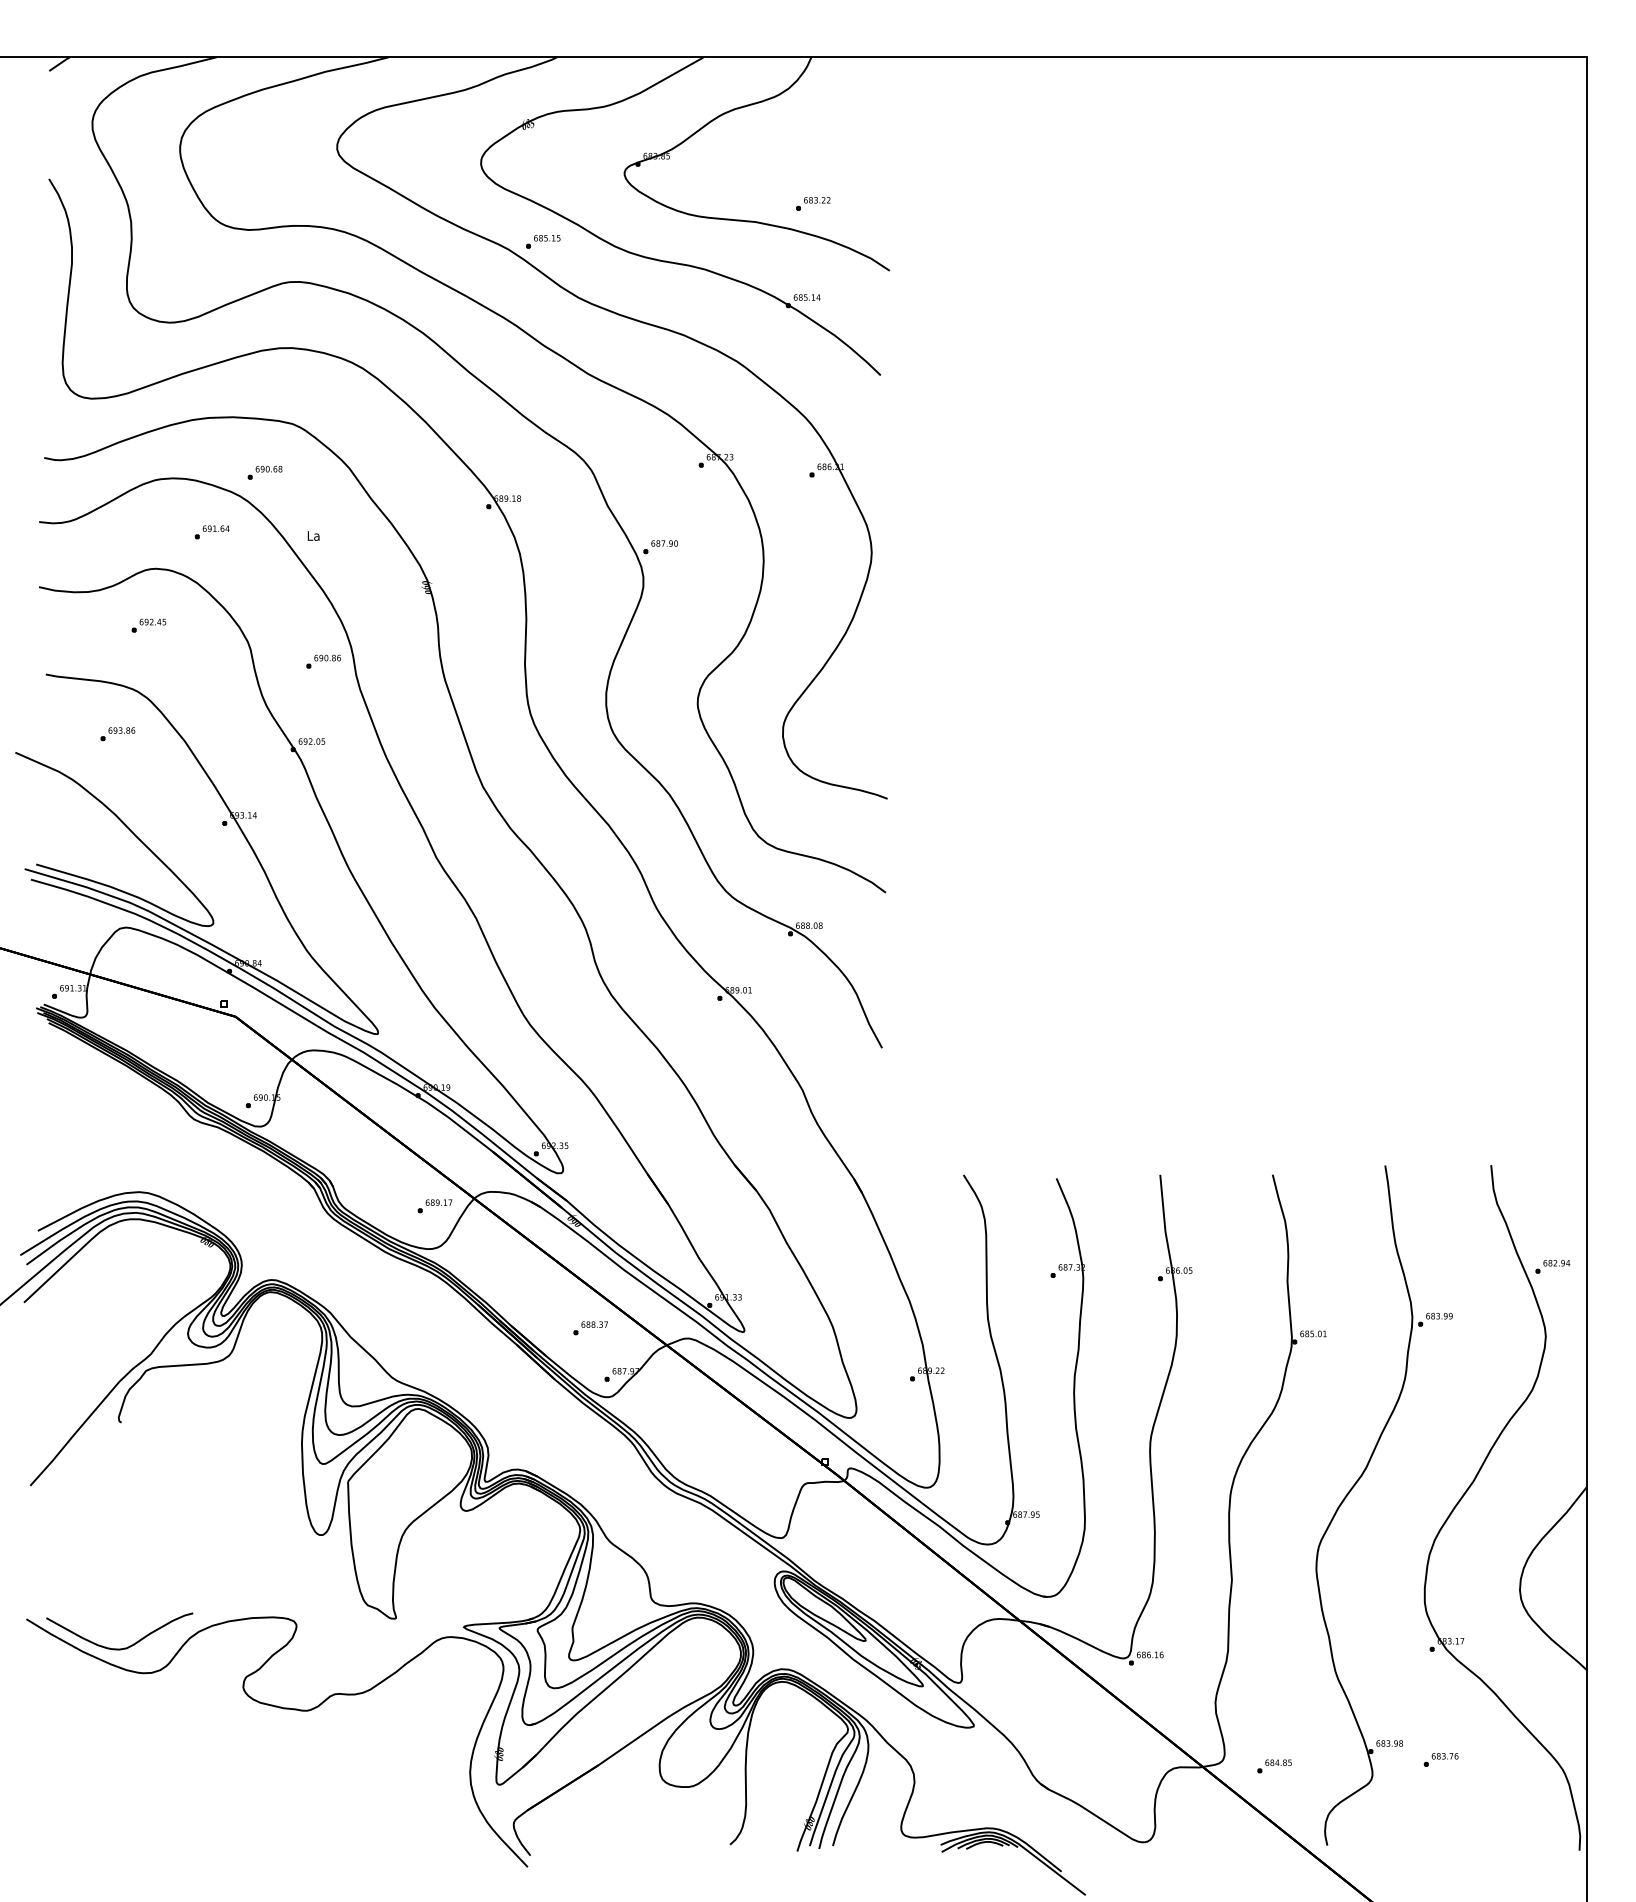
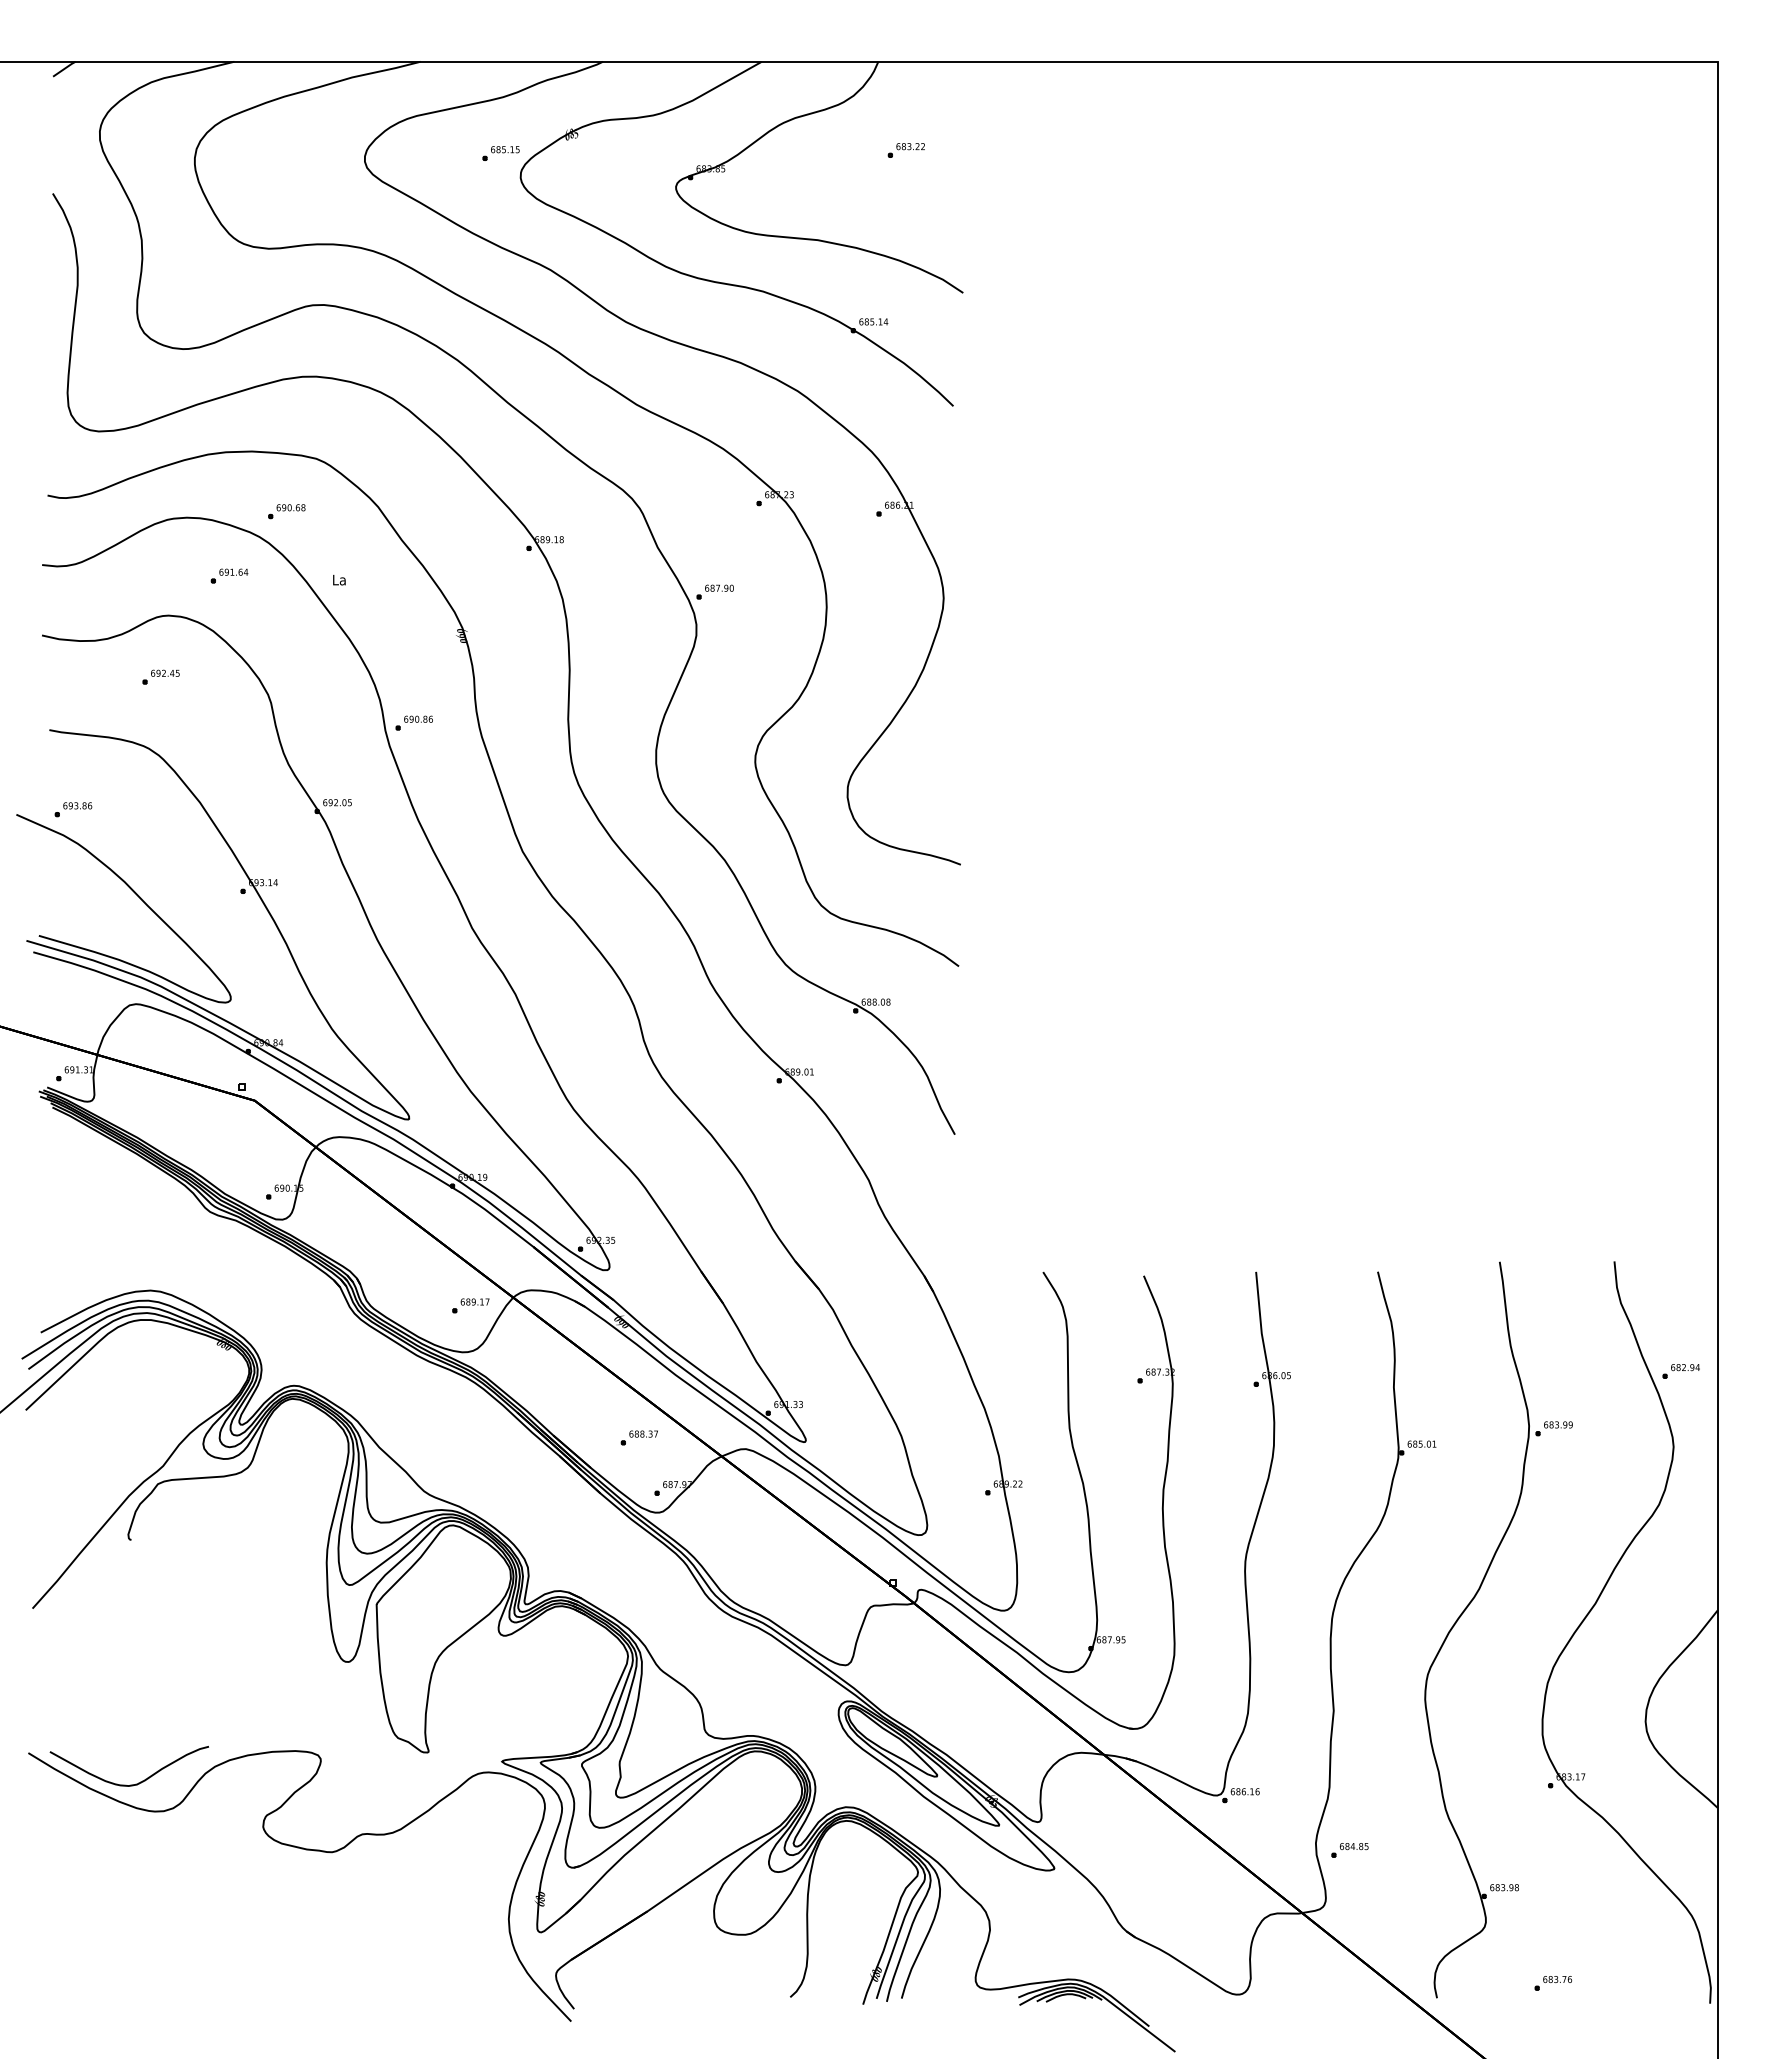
part: (812, 203) -> (905, 150), moved
part: (542, 241) -> (500, 153), moved
part: (323, 661) -> (413, 722), moved
part: (117, 733) -> (73, 809), moved
part: (1441, 1759) -> (1553, 1983), moved
part: (1274, 1766) -> (1349, 1850), moved

